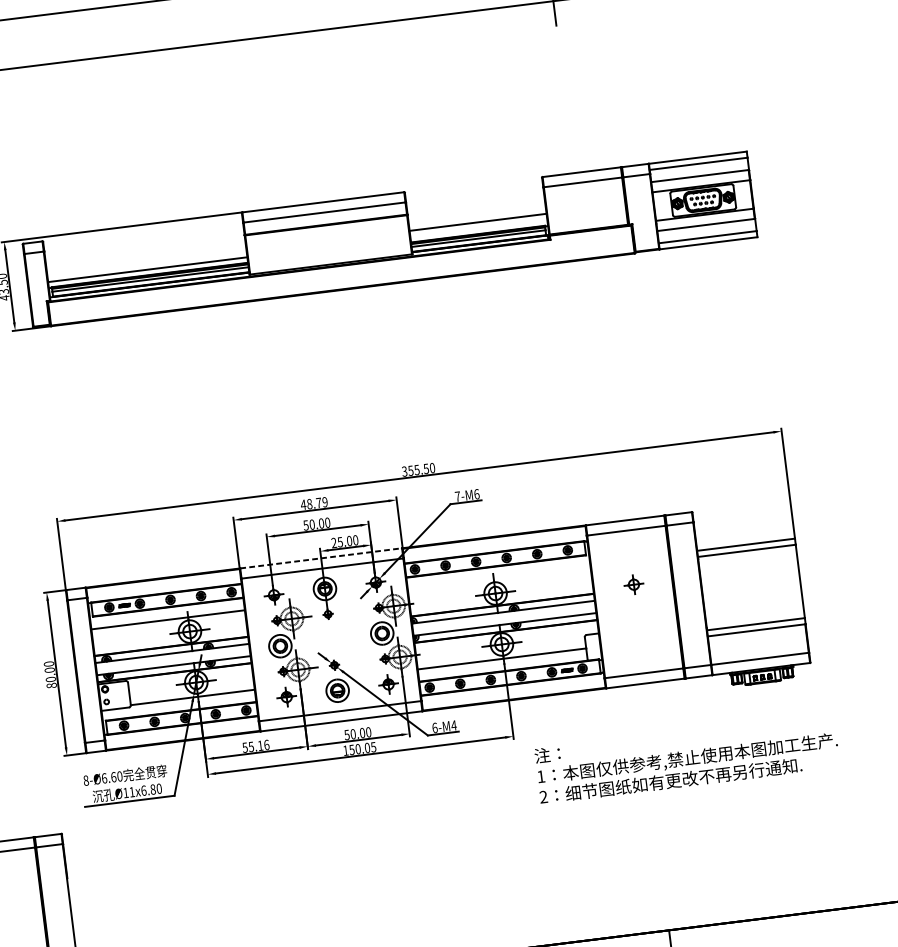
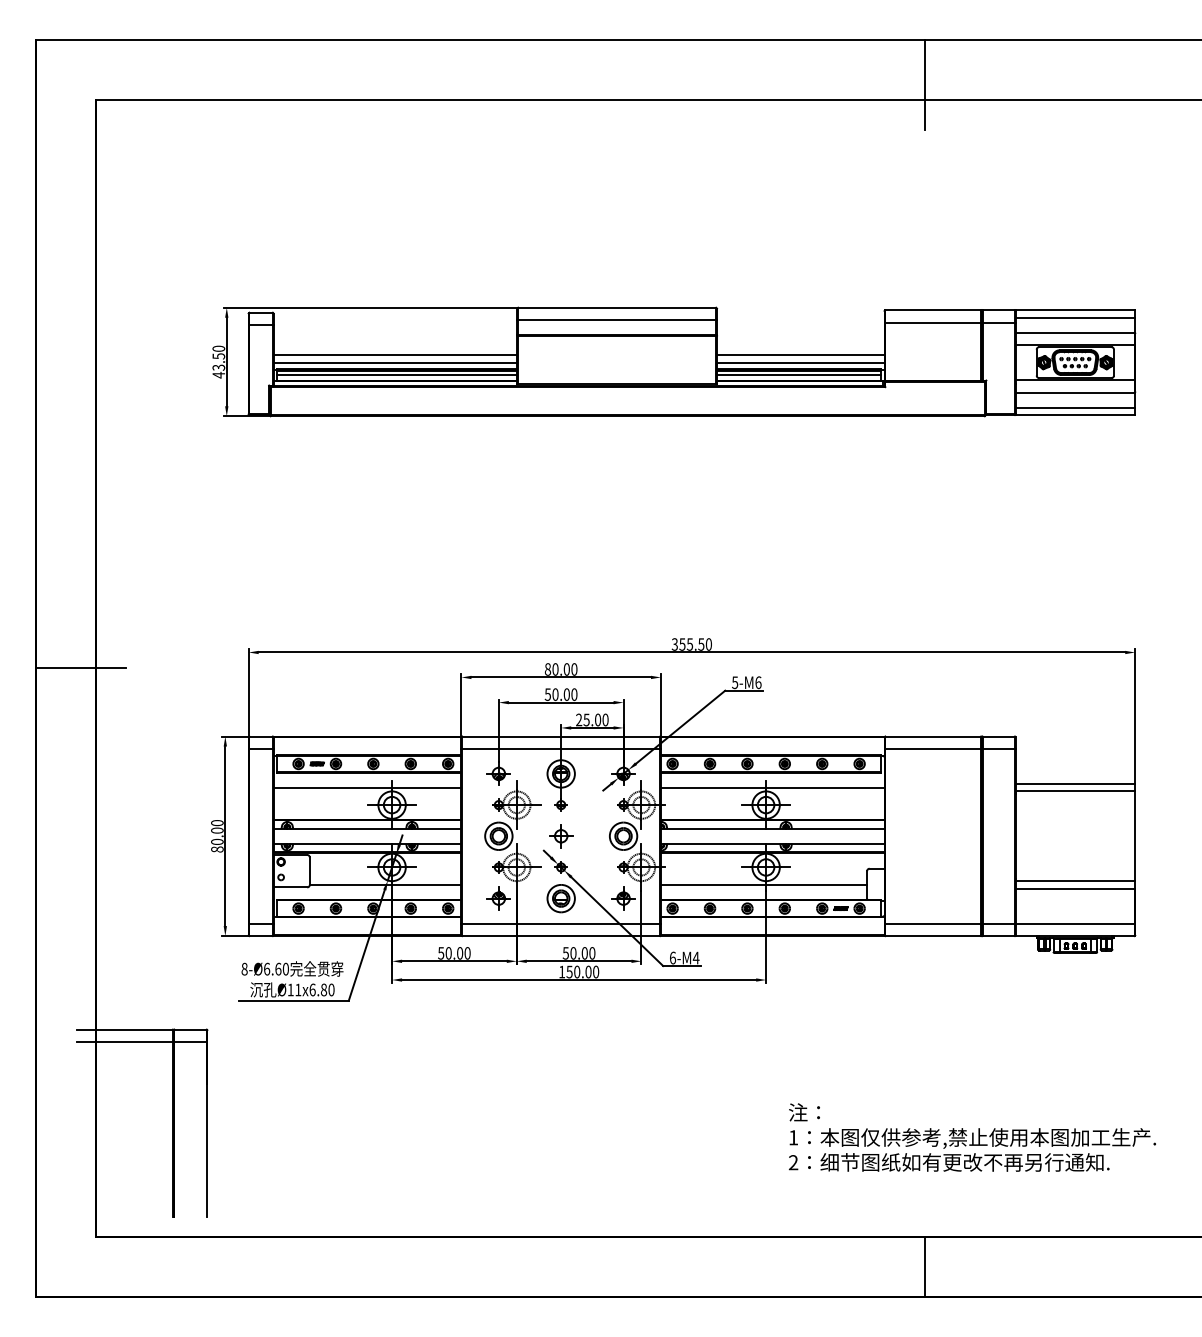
line: (478, 228) -> (800, 362), added
line: (147, 263) -> (395, 355), added
text: (458, 496) -> (735, 682), 7-M6 -> 5-M6
text: (313, 503) -> (560, 669), 48.79 -> 80.00
line: (321, 558) -> (561, 736), dashed -> solid
line: (499, 578) -> (772, 787), added
part: (634, 584) -> (561, 836), moved
text: (258, 746) -> (457, 953), 55.16 -> 50.00
text: (373, 746) -> (596, 971), 150.05 -> 150.00
text: (686, 758) -> (971, 1137), moved

